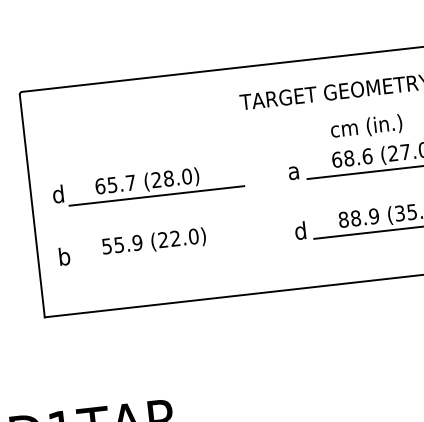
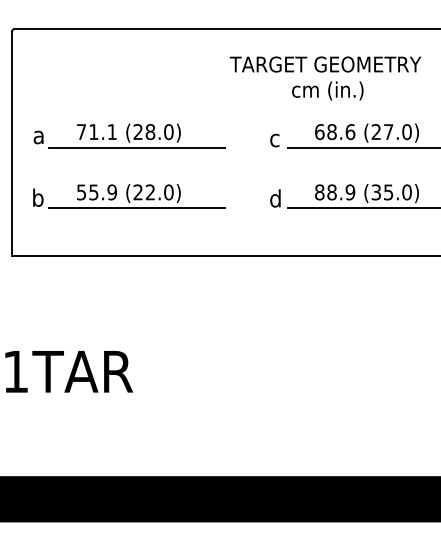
text: (366, 126) -> (327, 90), moved
text: (293, 173) -> (275, 140), a -> c
text: (115, 185) -> (96, 132), 65.7 -> 71.1
text: (57, 194) -> (38, 135), d -> a
line: (163, 256) -> (136, 208), added

